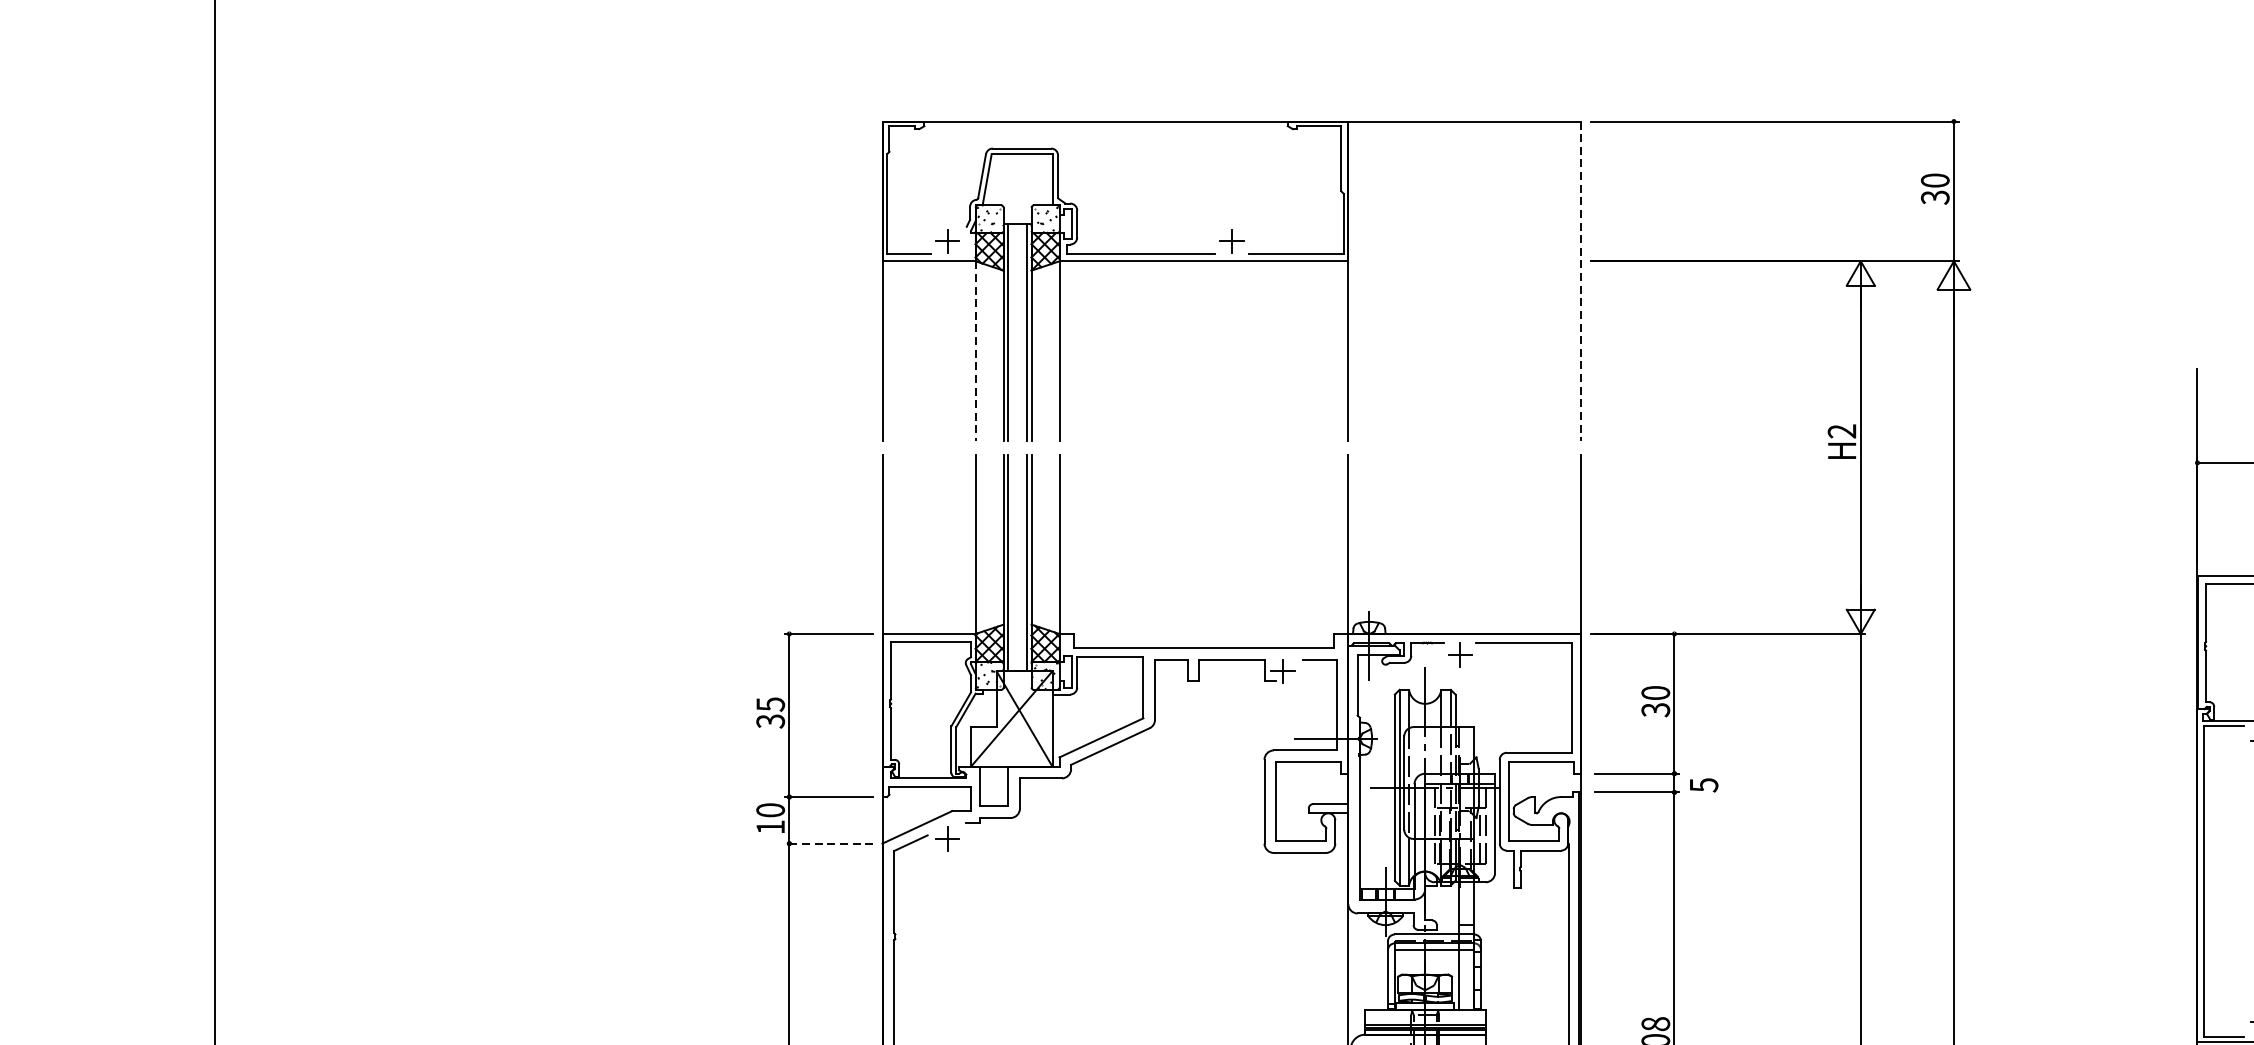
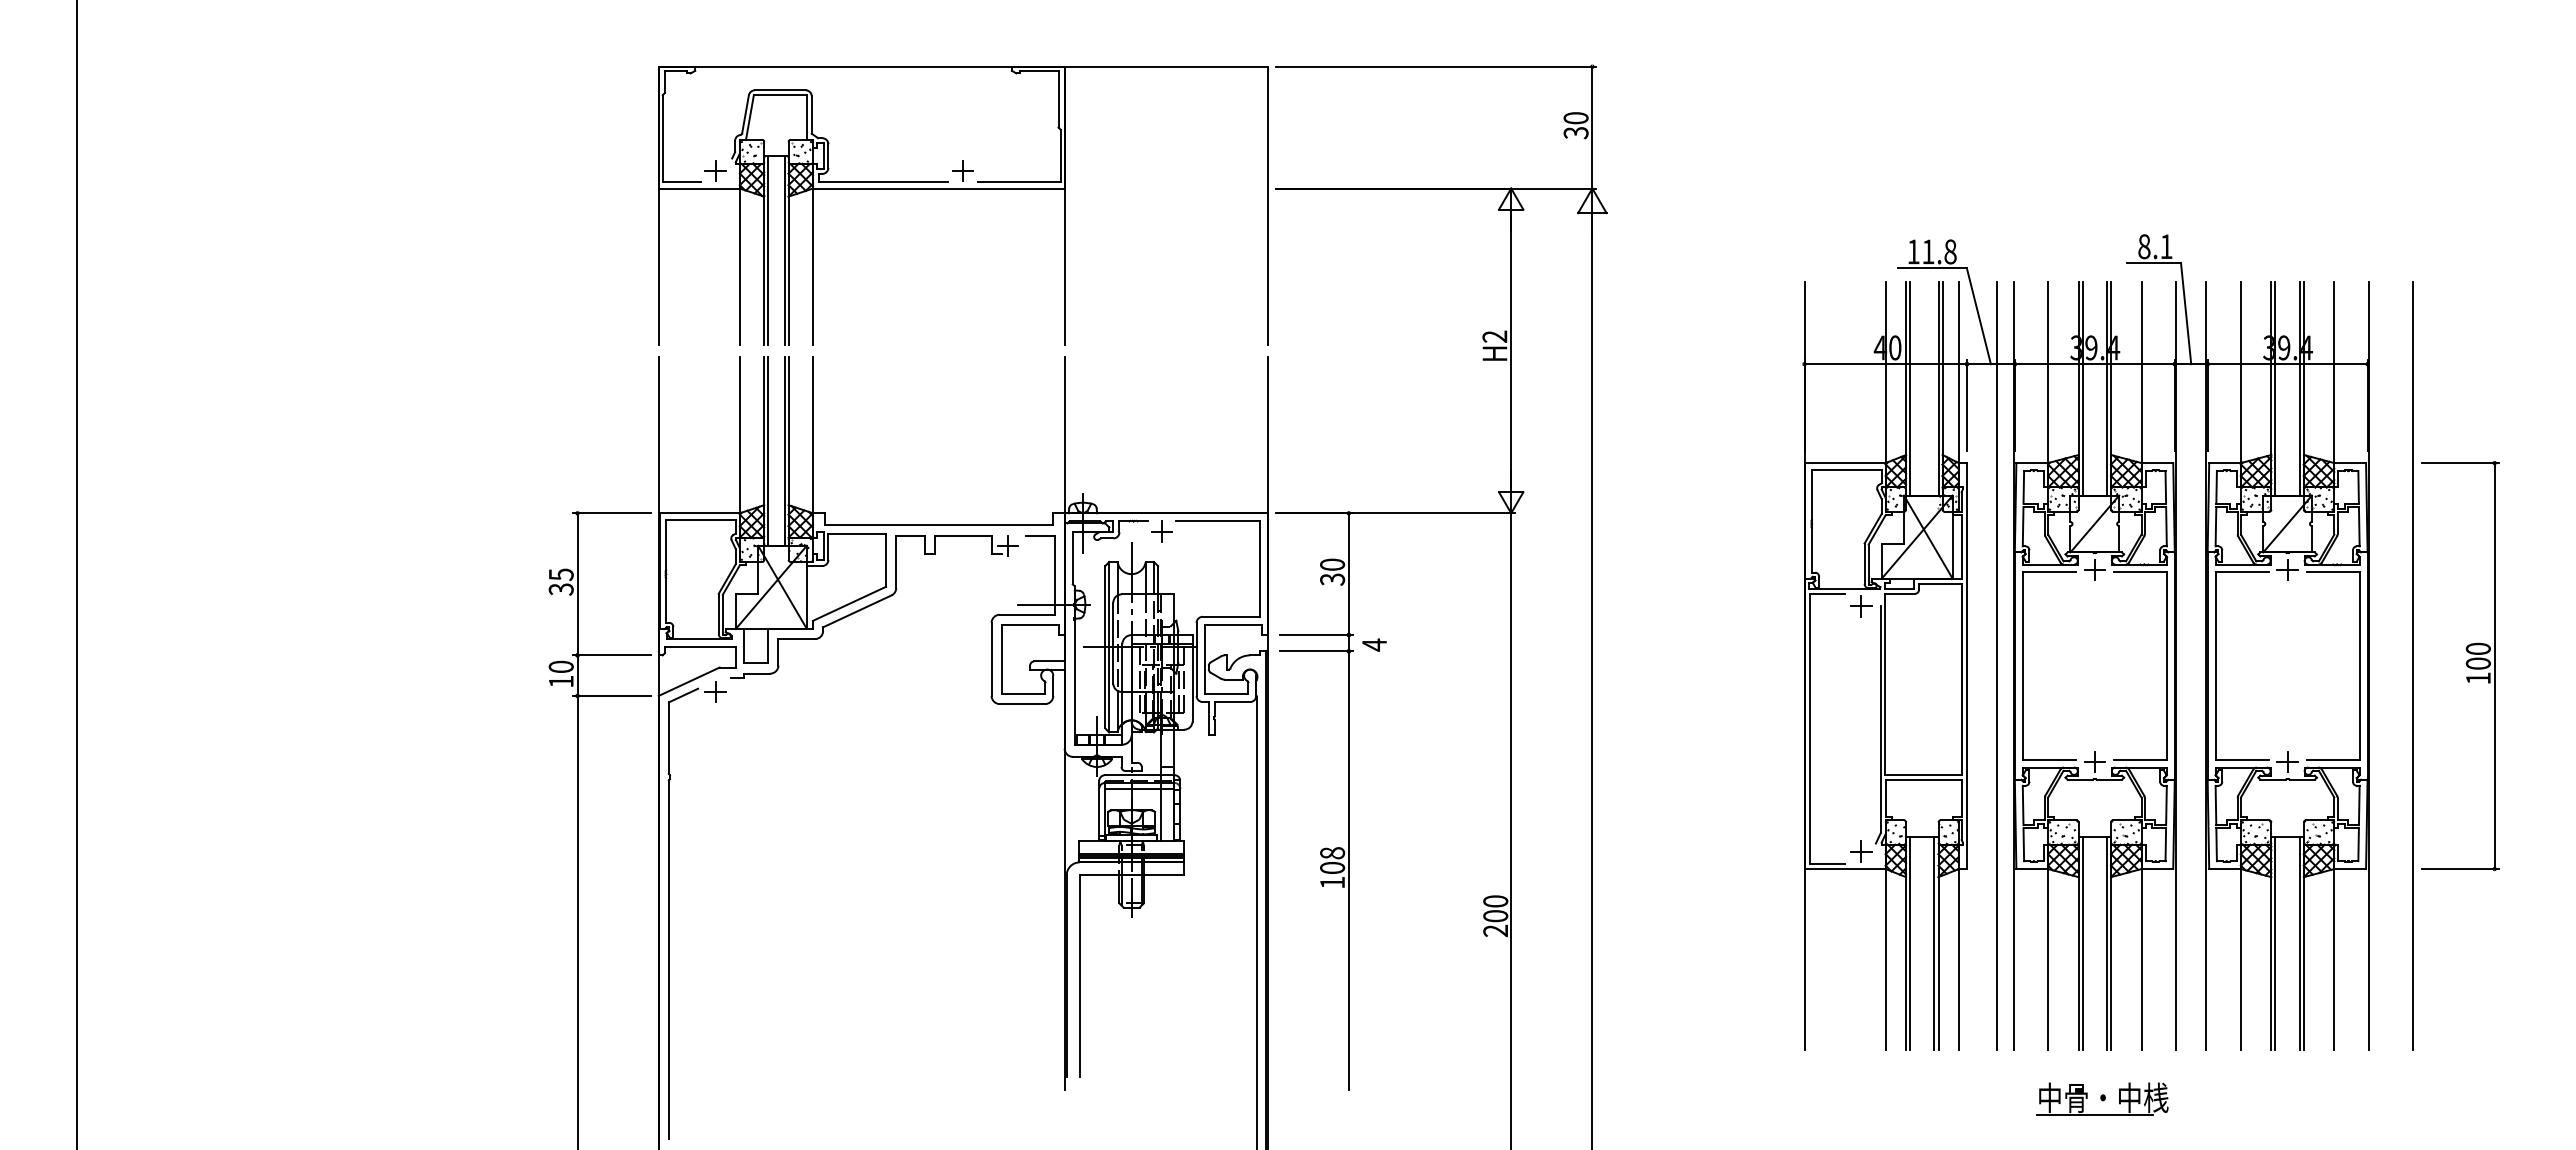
line: (1581, 281) -> (1267, 206), dashed -> solid
line: (975, 351) -> (739, 267), dashed -> solid
text: (1703, 784) -> (1374, 644), 5 -> 4
line: (829, 843) -> (612, 695), dashed -> solid

